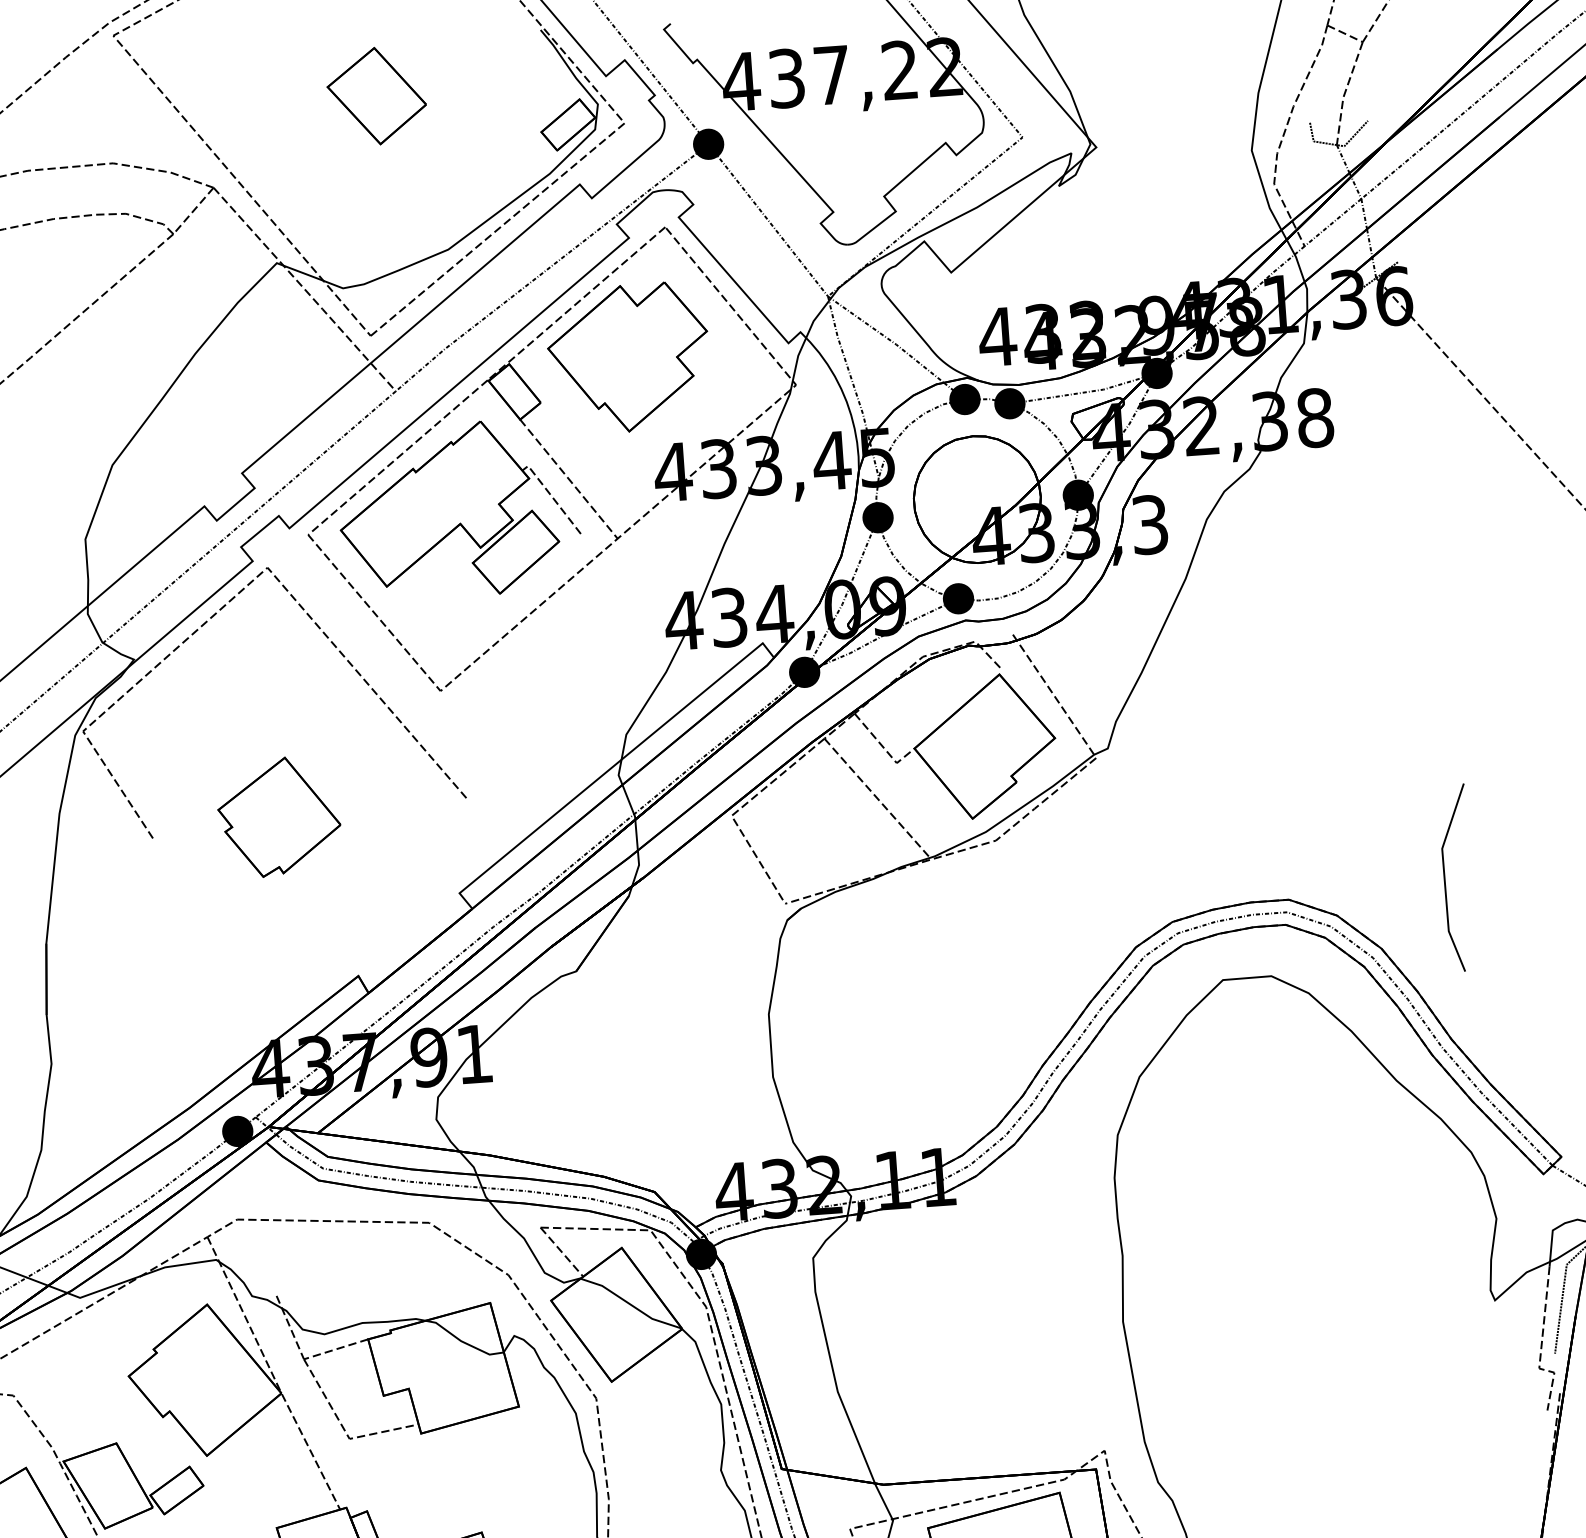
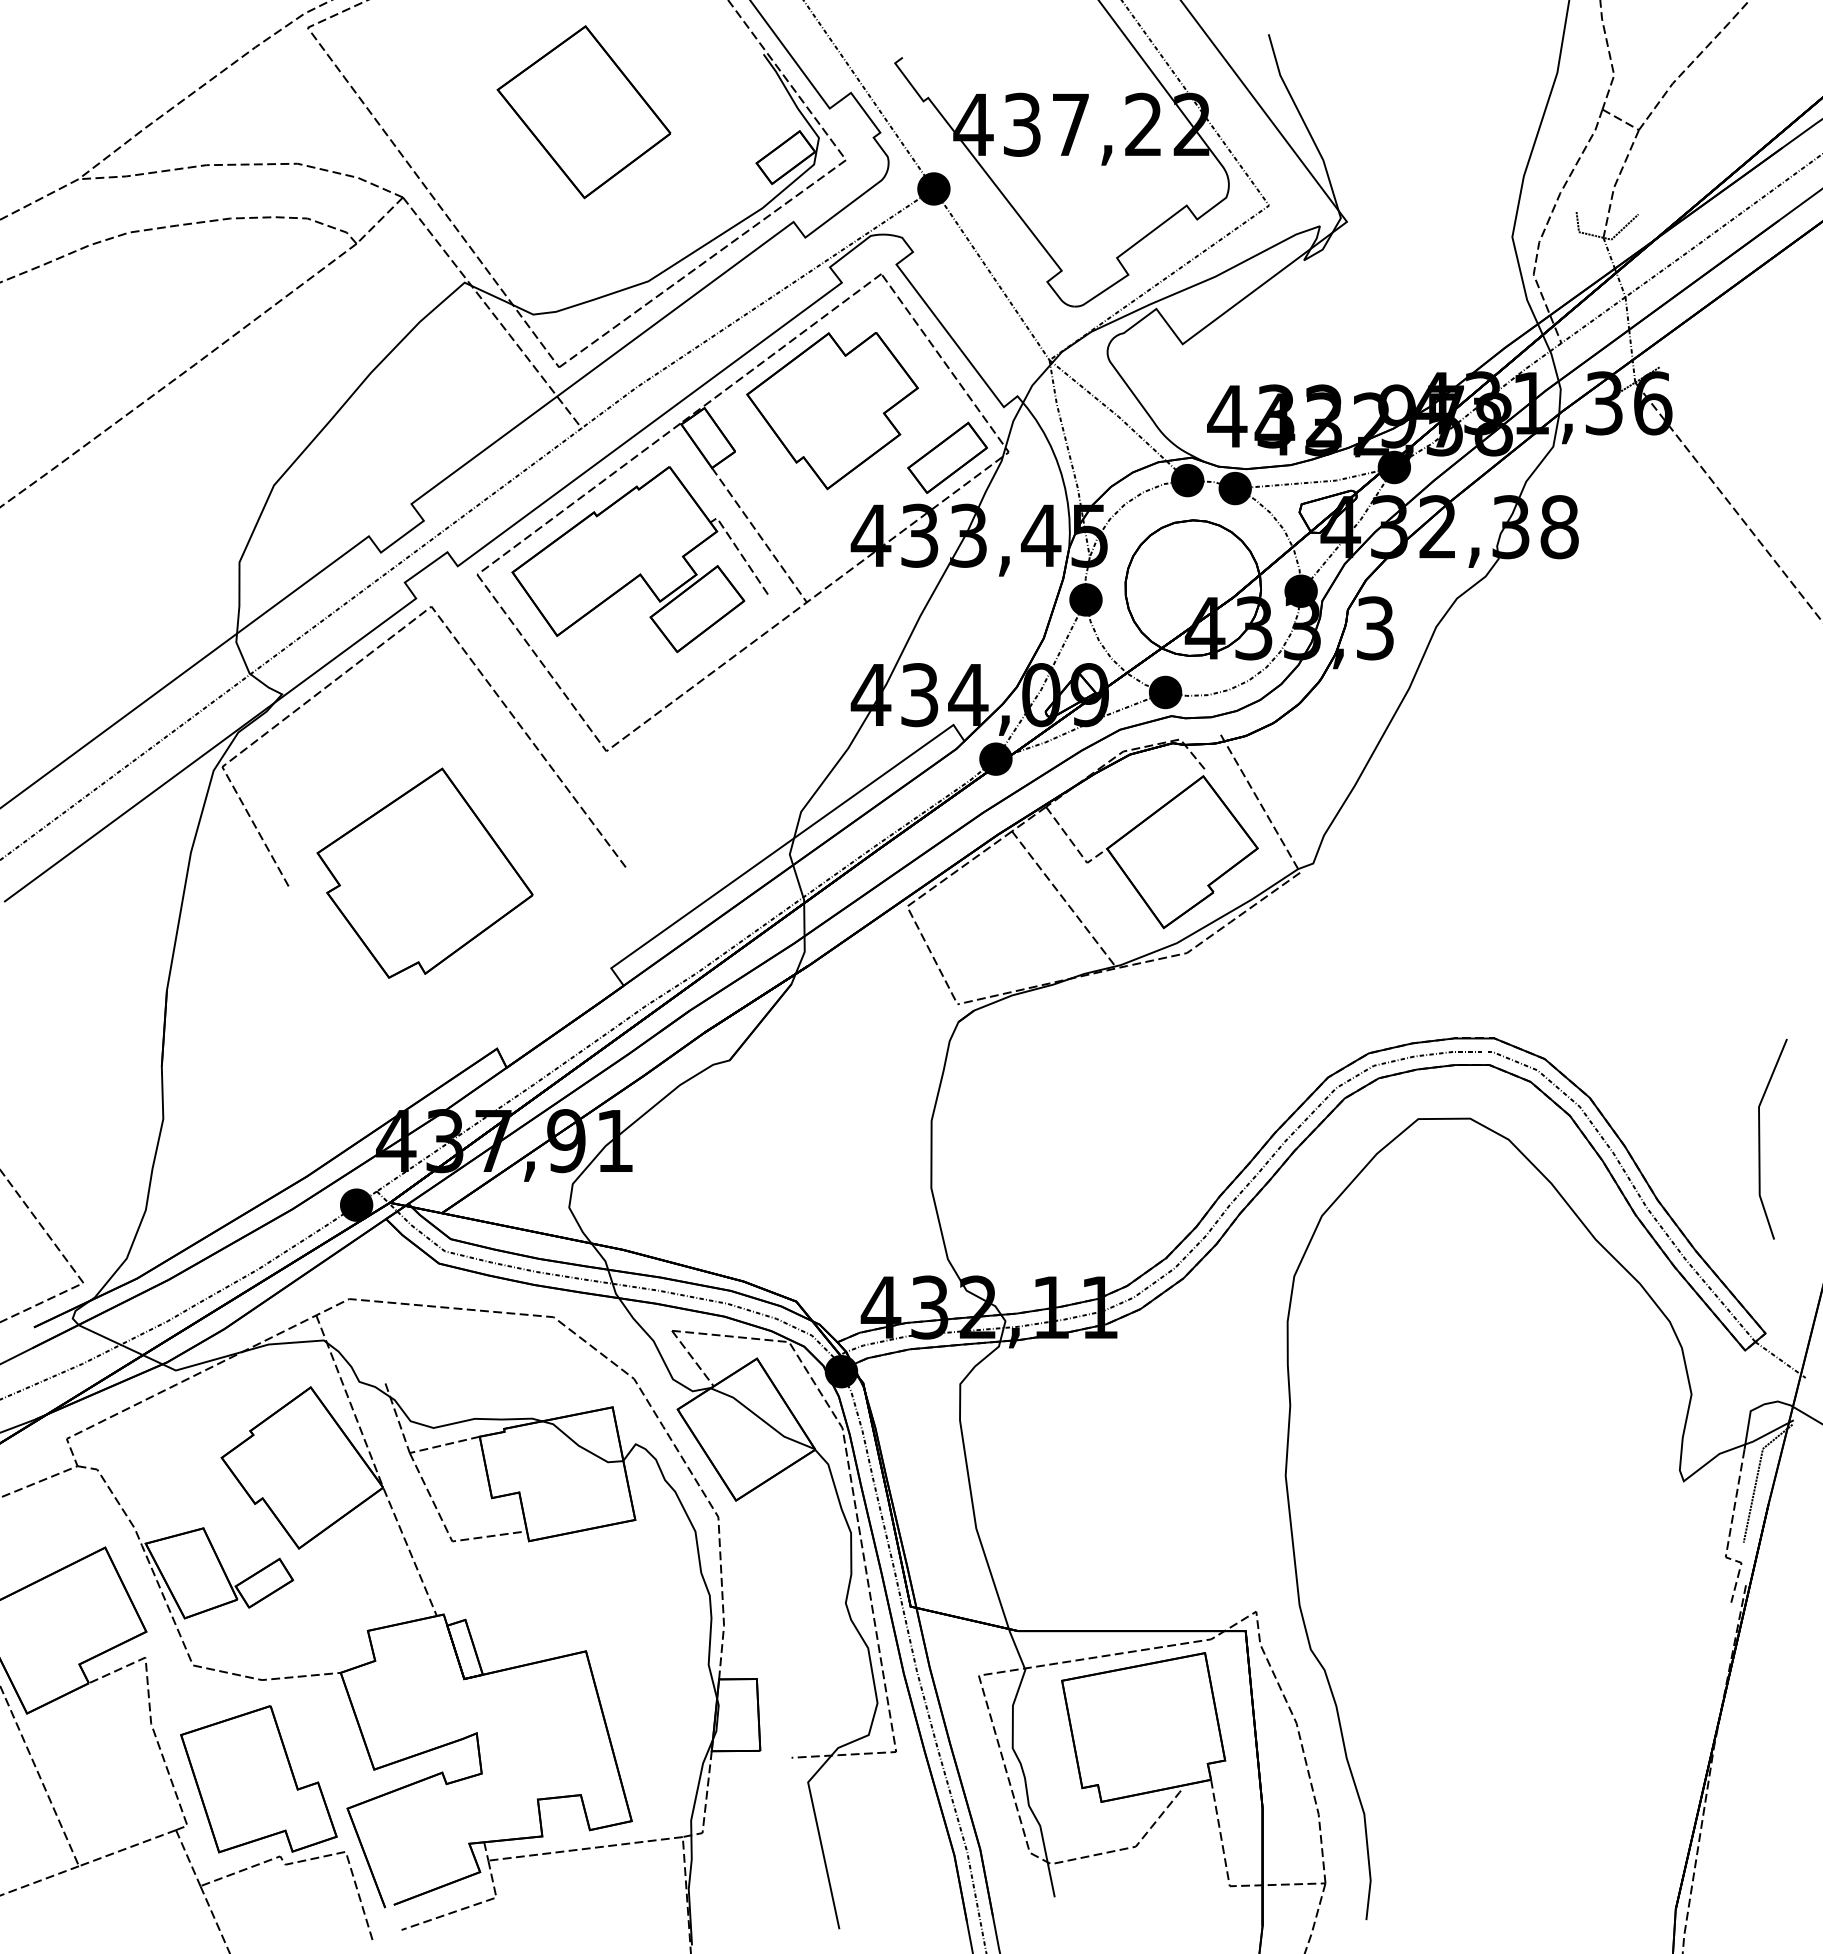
part: (376, 96) -> (583, 112), size x1.67
part: (739, 394) -> (947, 457), added
part: (278, 816) -> (424, 872), size x1.67
line: (1445, 878) -> (1760, 1138), moved

